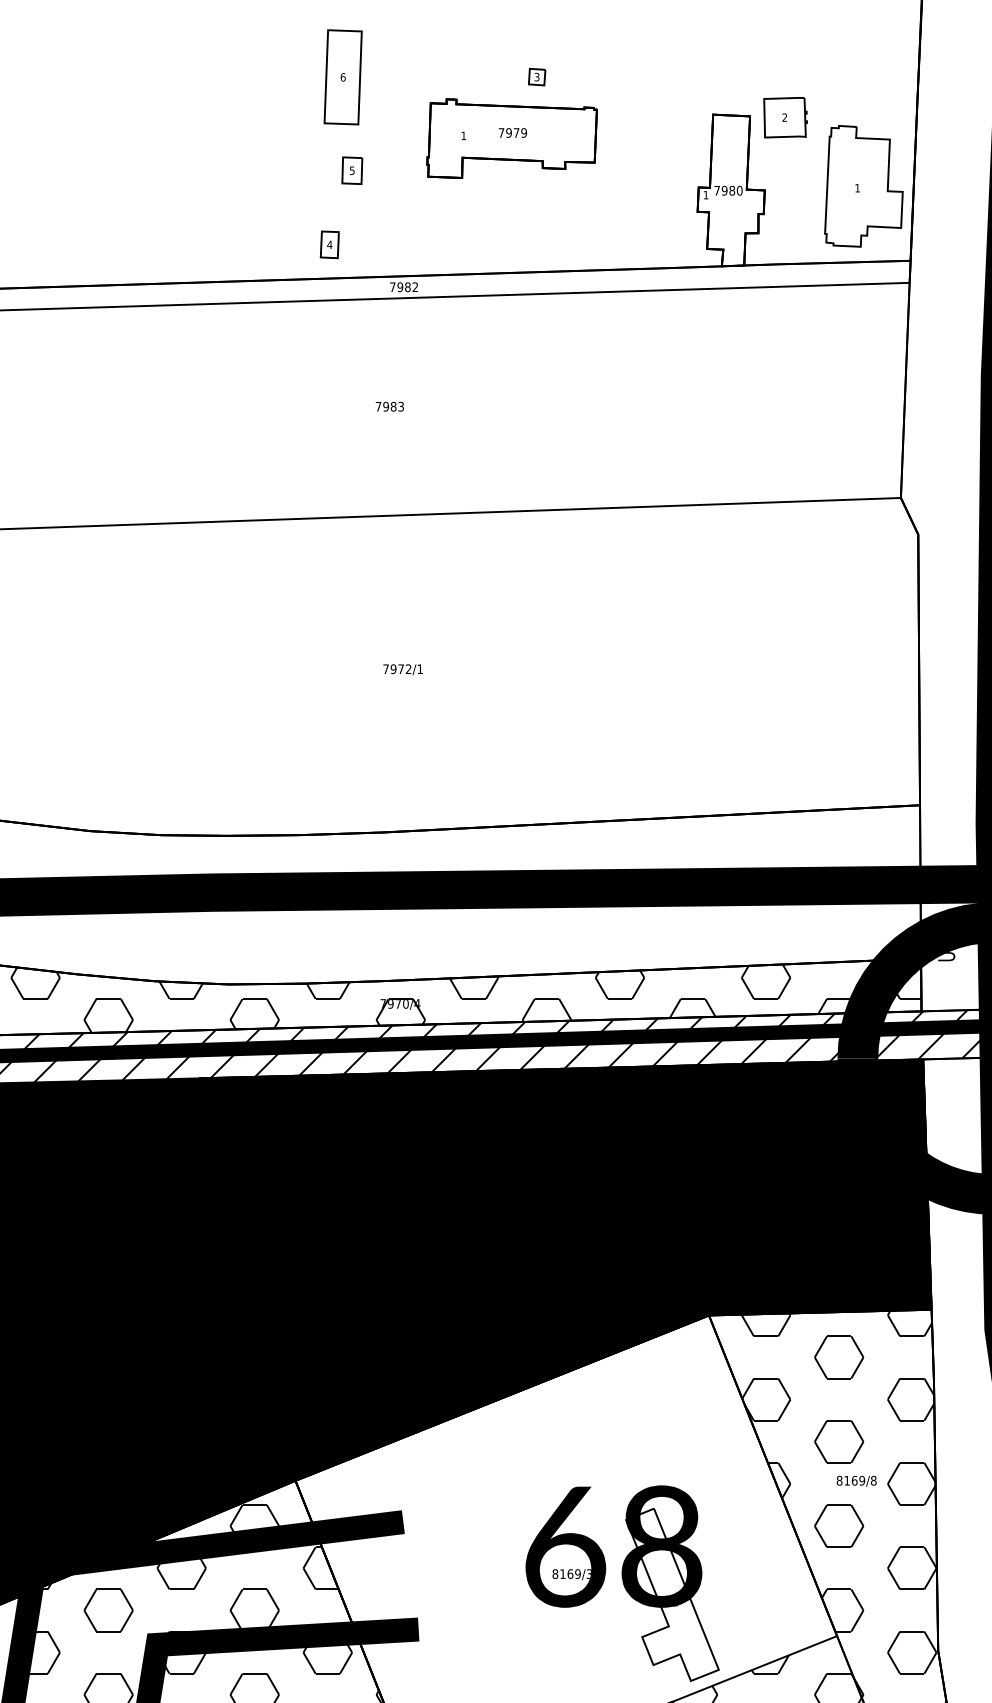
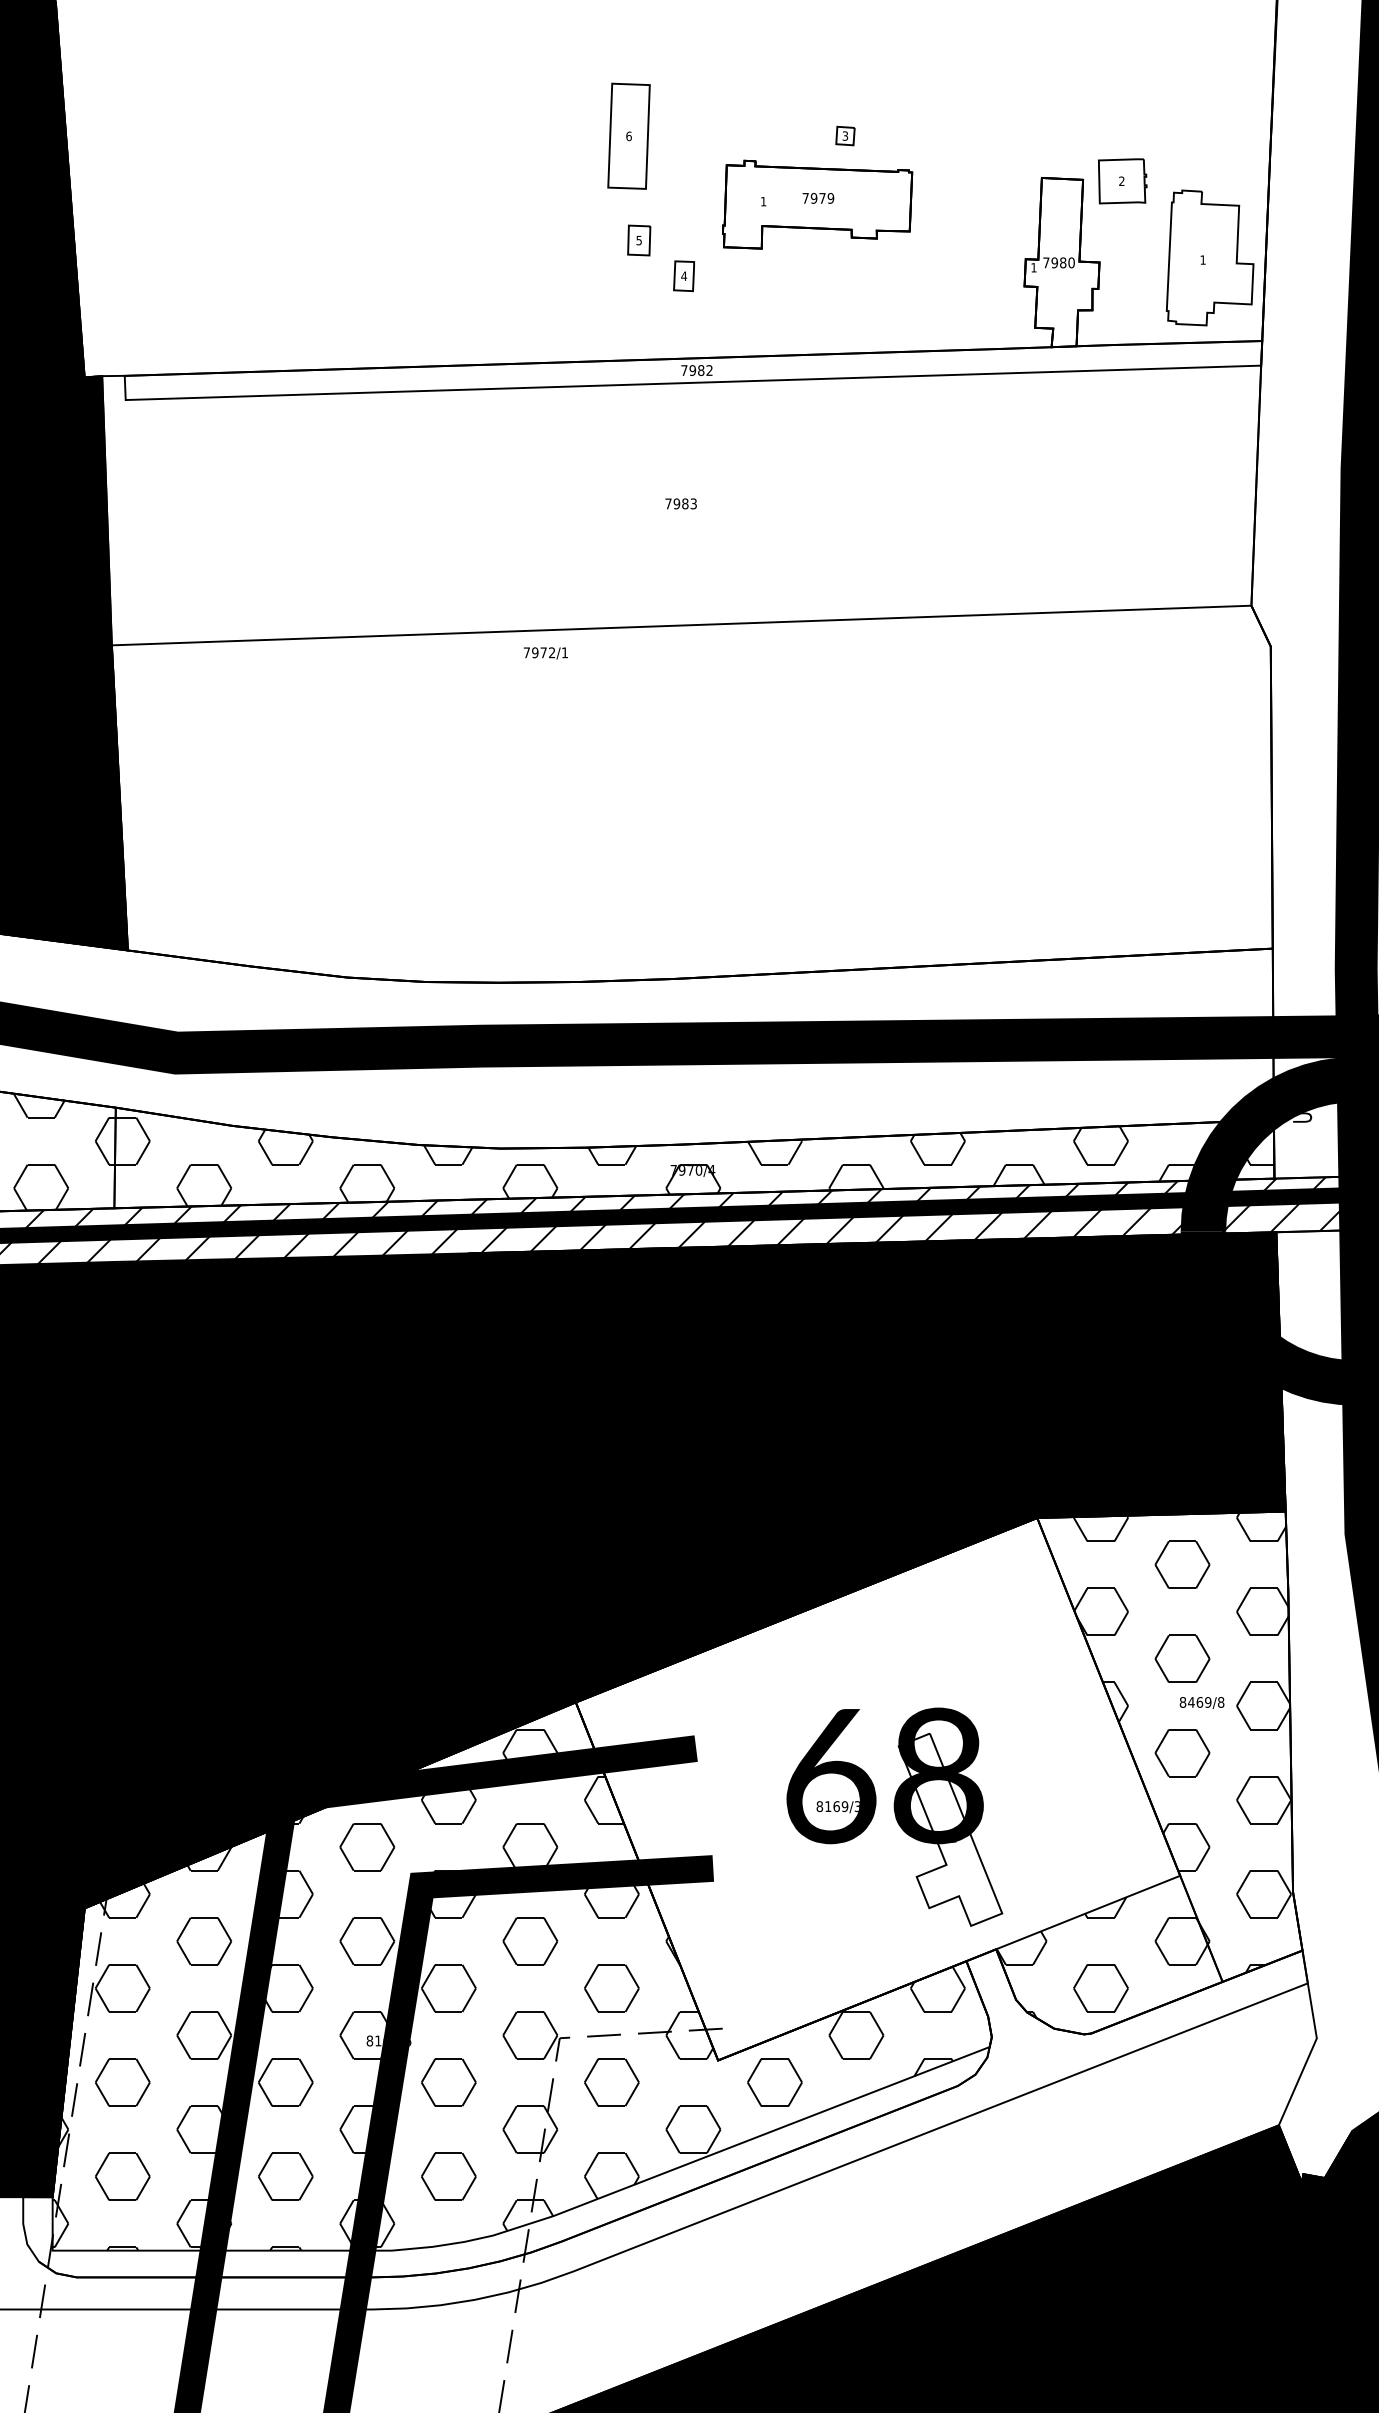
part: (329, 245) -> (683, 276), moved
text: (402, 669) -> (545, 653), moved
text: (847, 1480) -> (1191, 1702), 8169/8 -> 8469/8
part: (622, 1582) -> (894, 1816), moved

